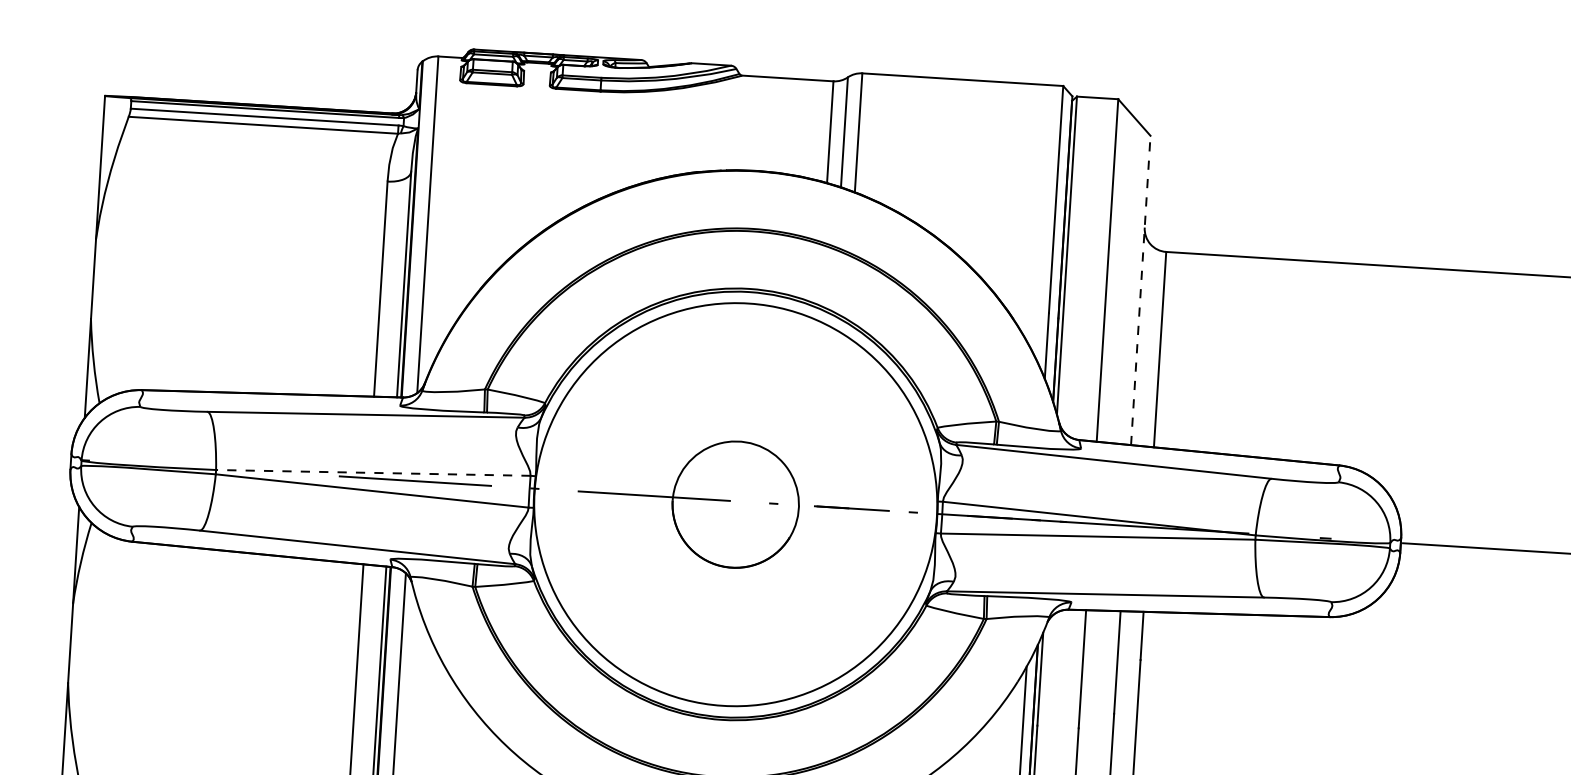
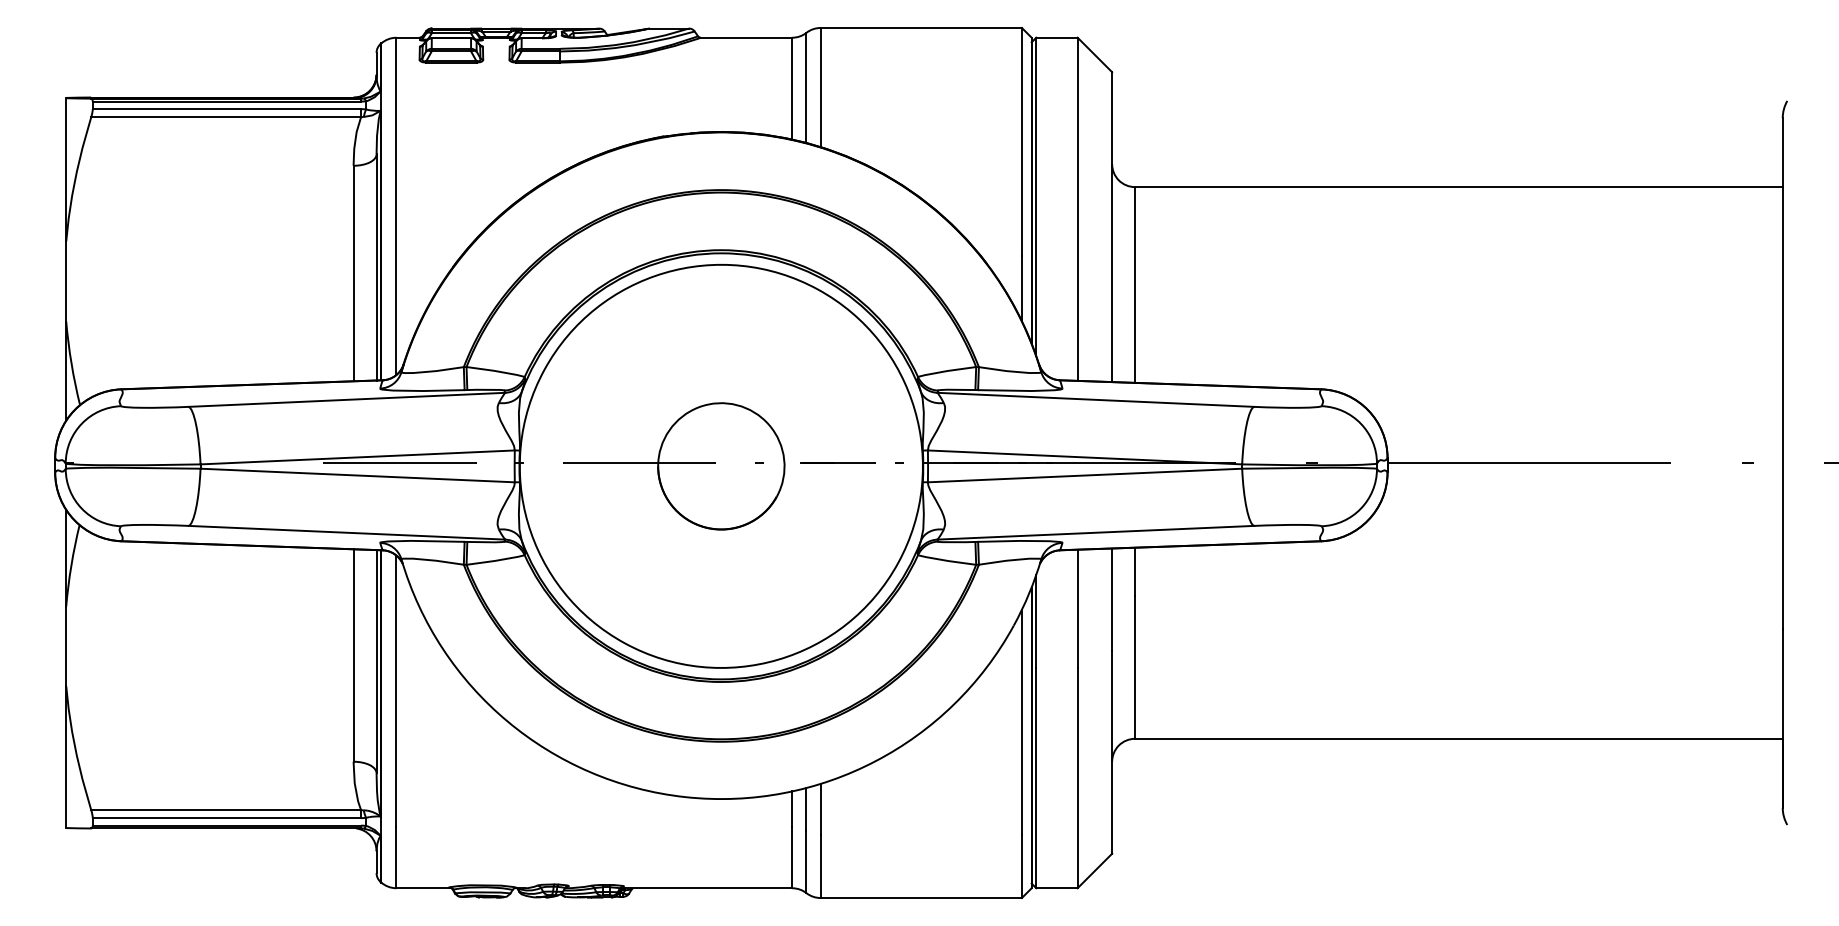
line: (1141, 290) -> (1112, 227), dashed -> solid
line: (373, 472) -> (357, 457), dashed -> solid

